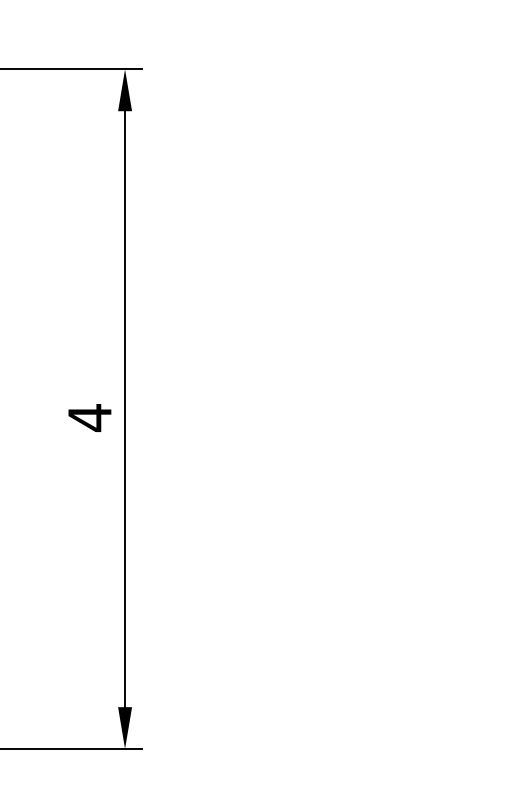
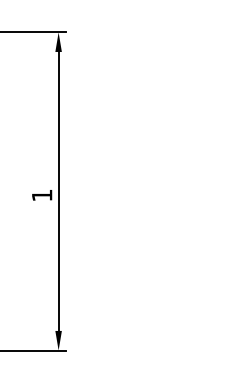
text: (90, 417) -> (42, 195), 4 -> 1

